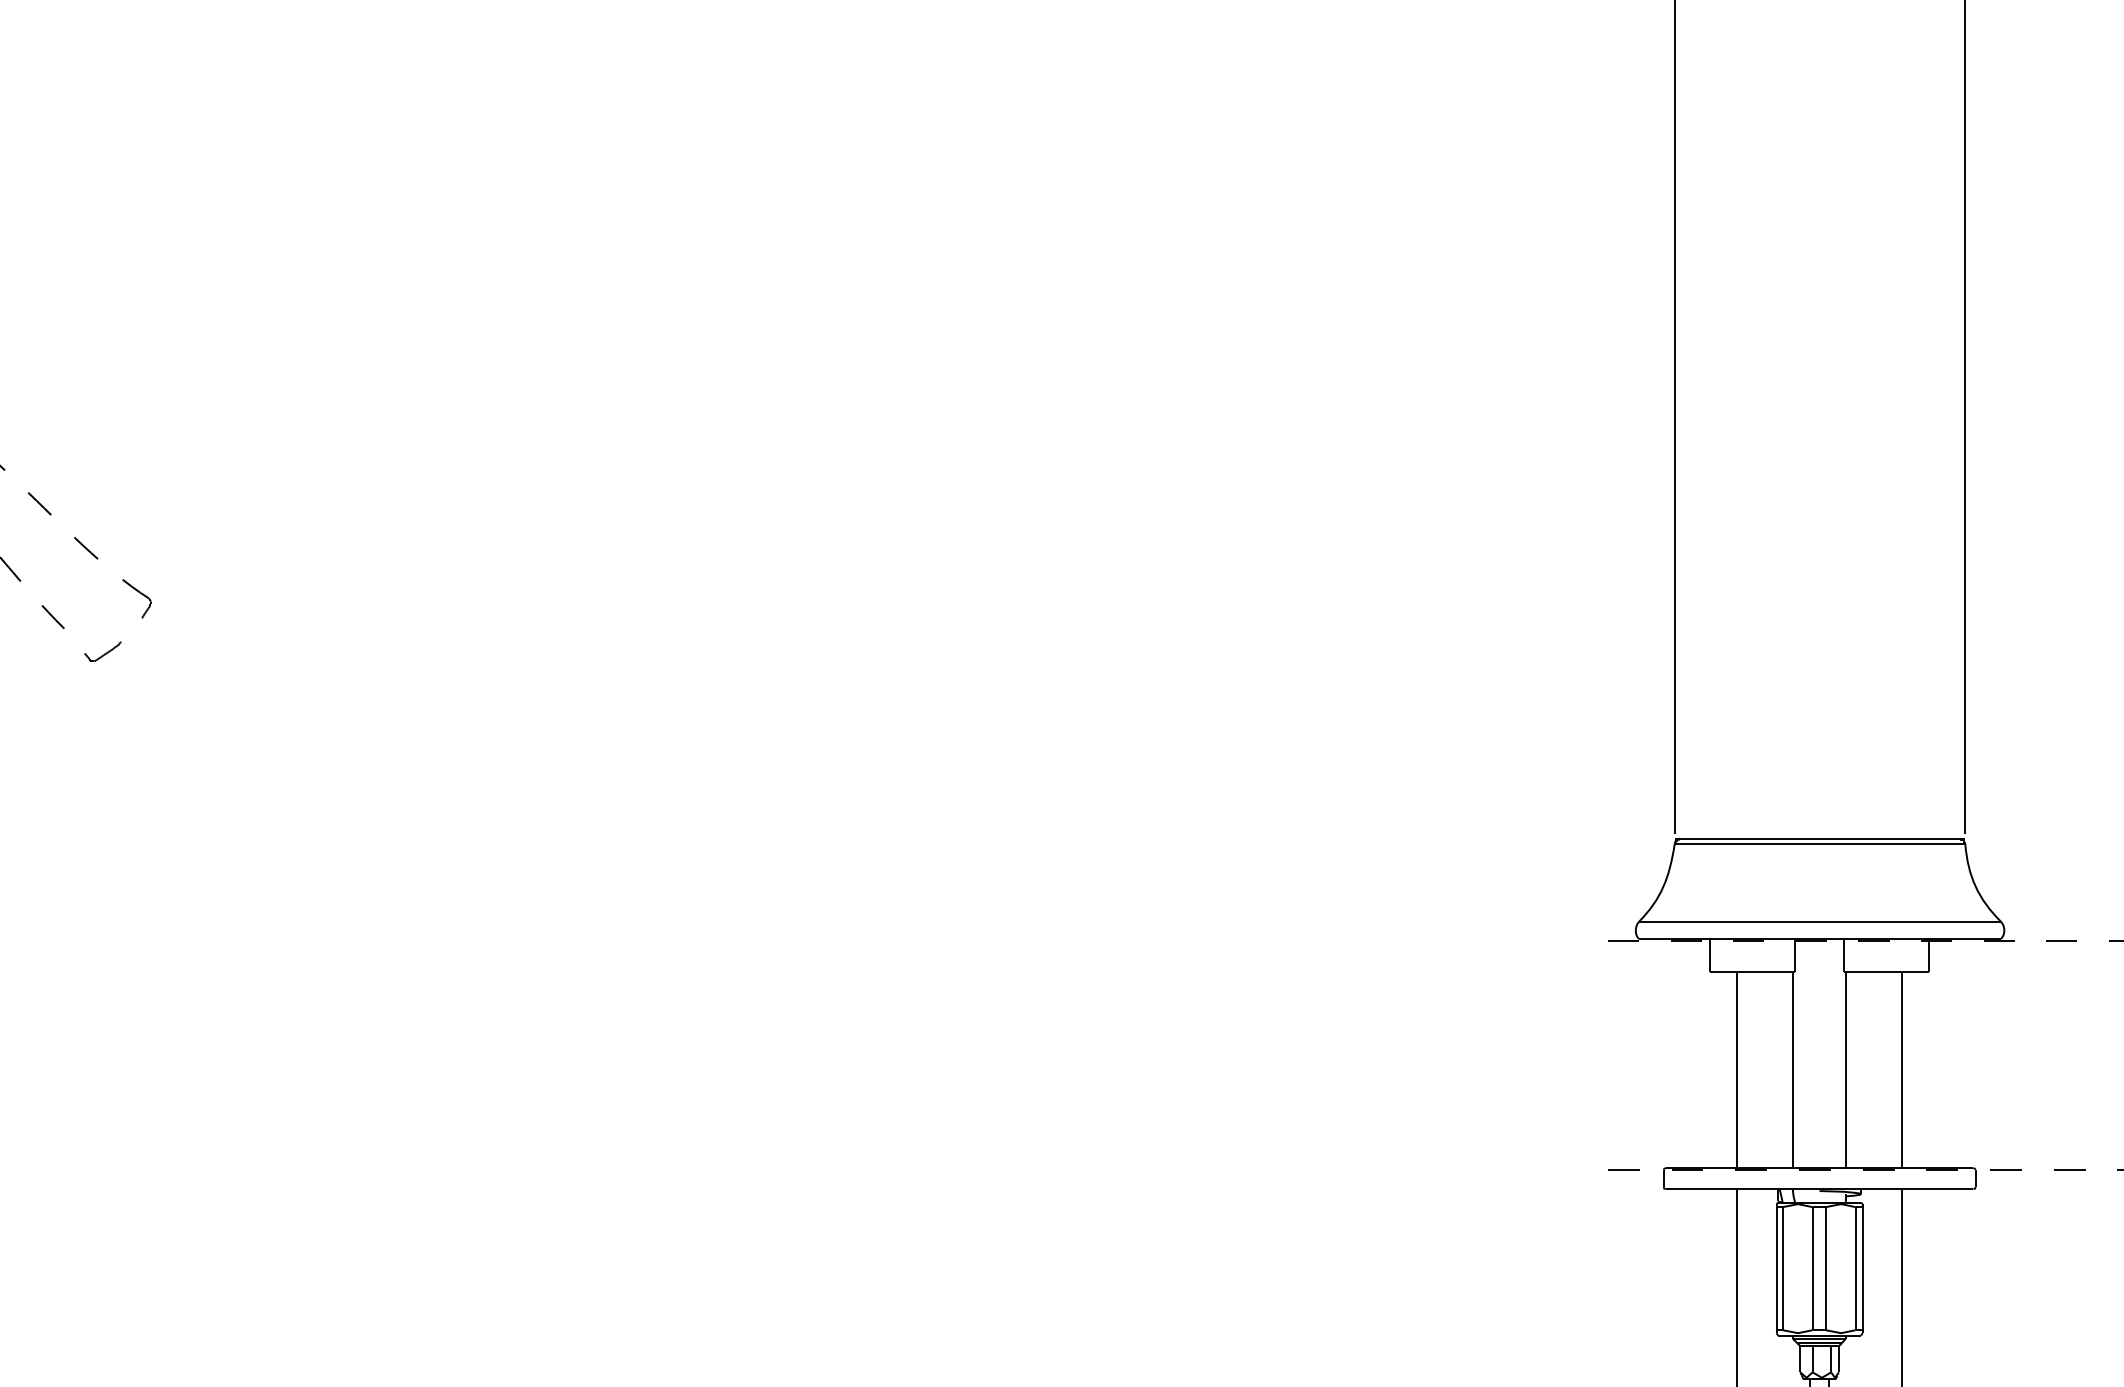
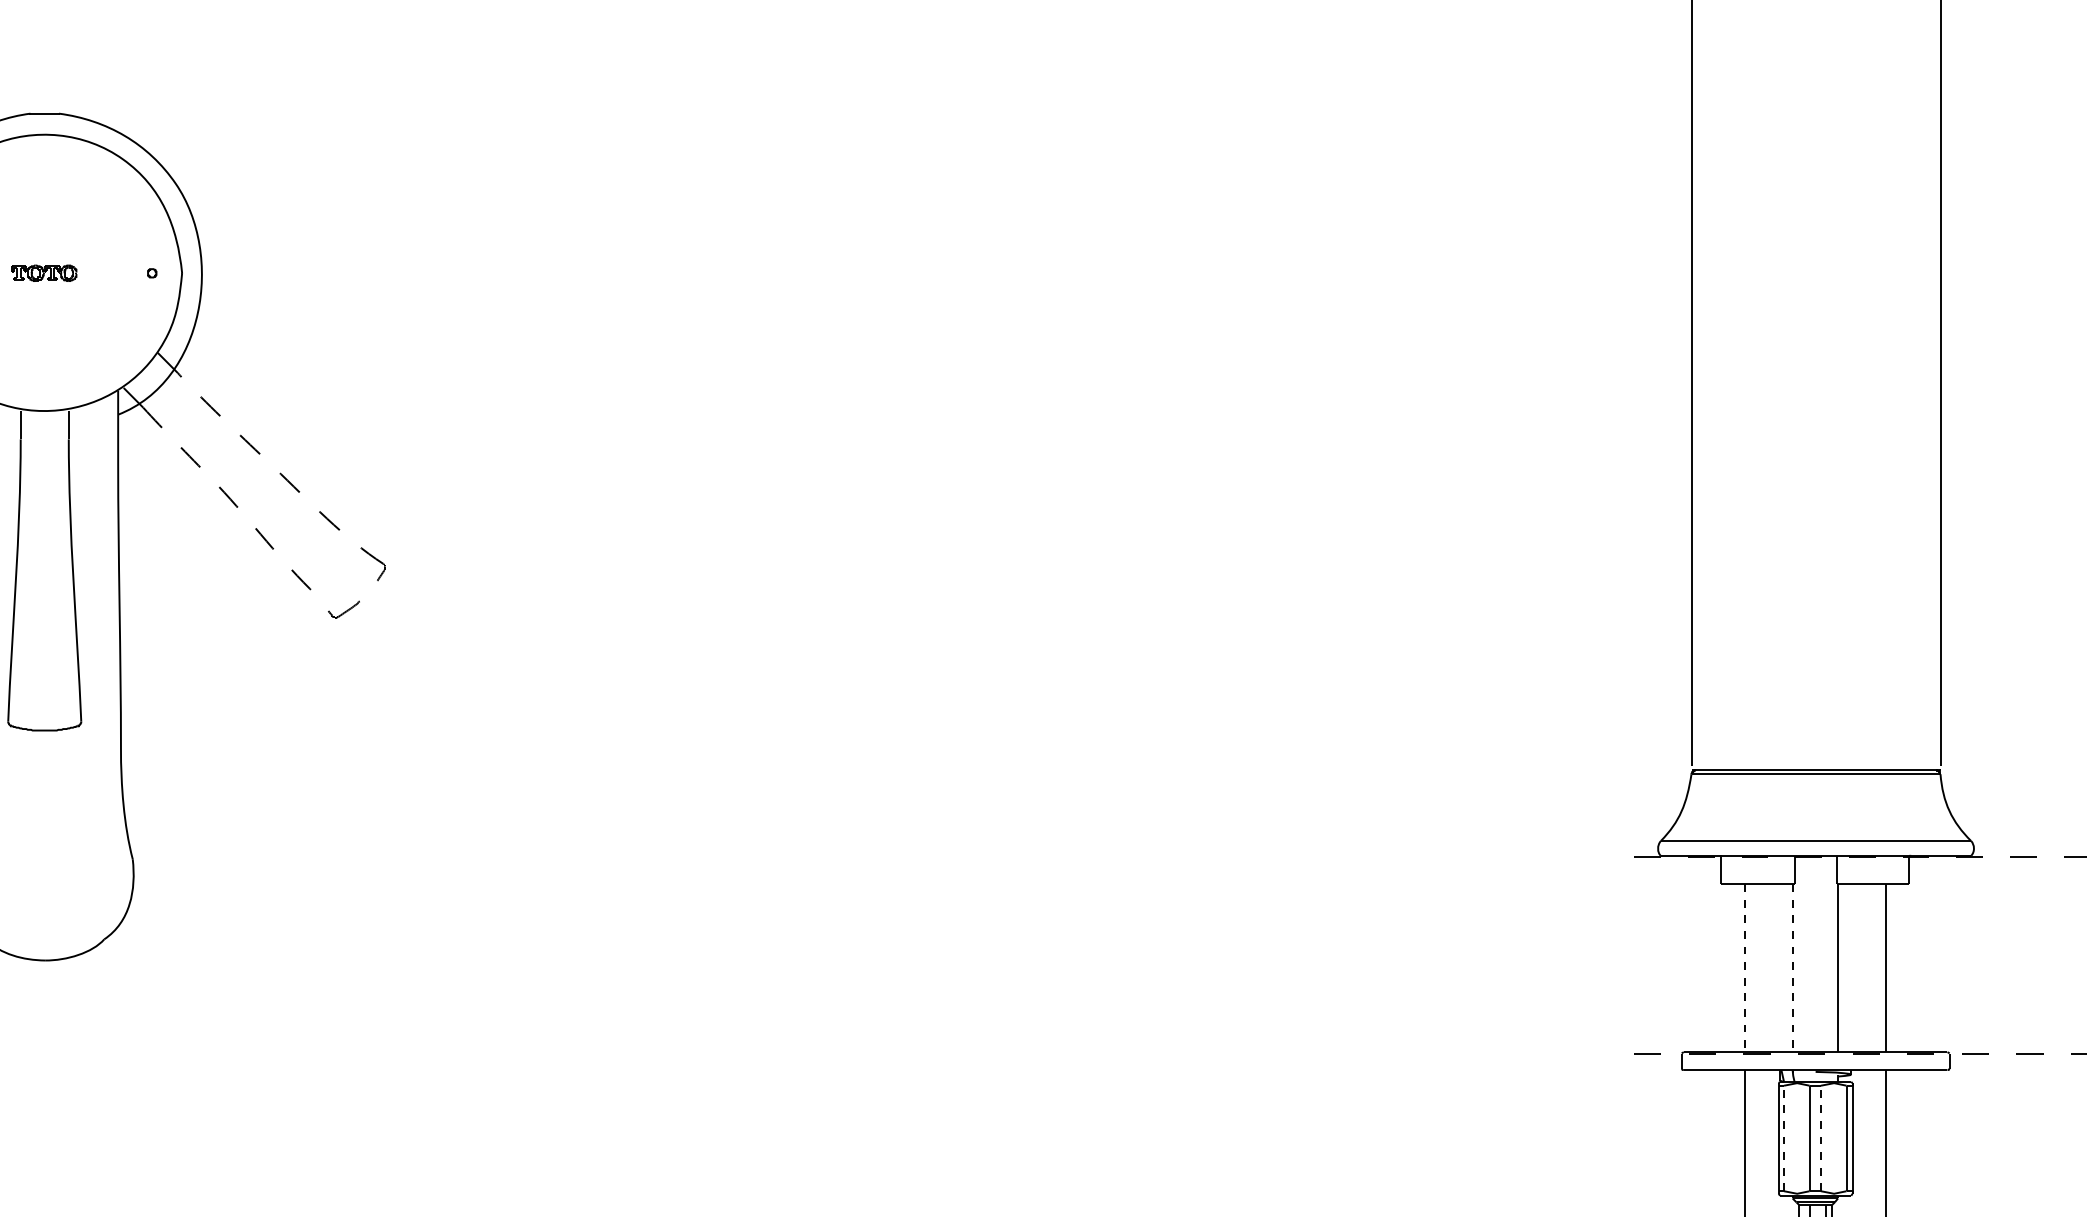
line: (1737, 1070) -> (1745, 968), solid -> dashed
line: (1792, 1070) -> (1792, 968), solid -> dashed
line: (1783, 1268) -> (1784, 1138), solid -> dashed
line: (1825, 1268) -> (1820, 1138), solid -> dashed

